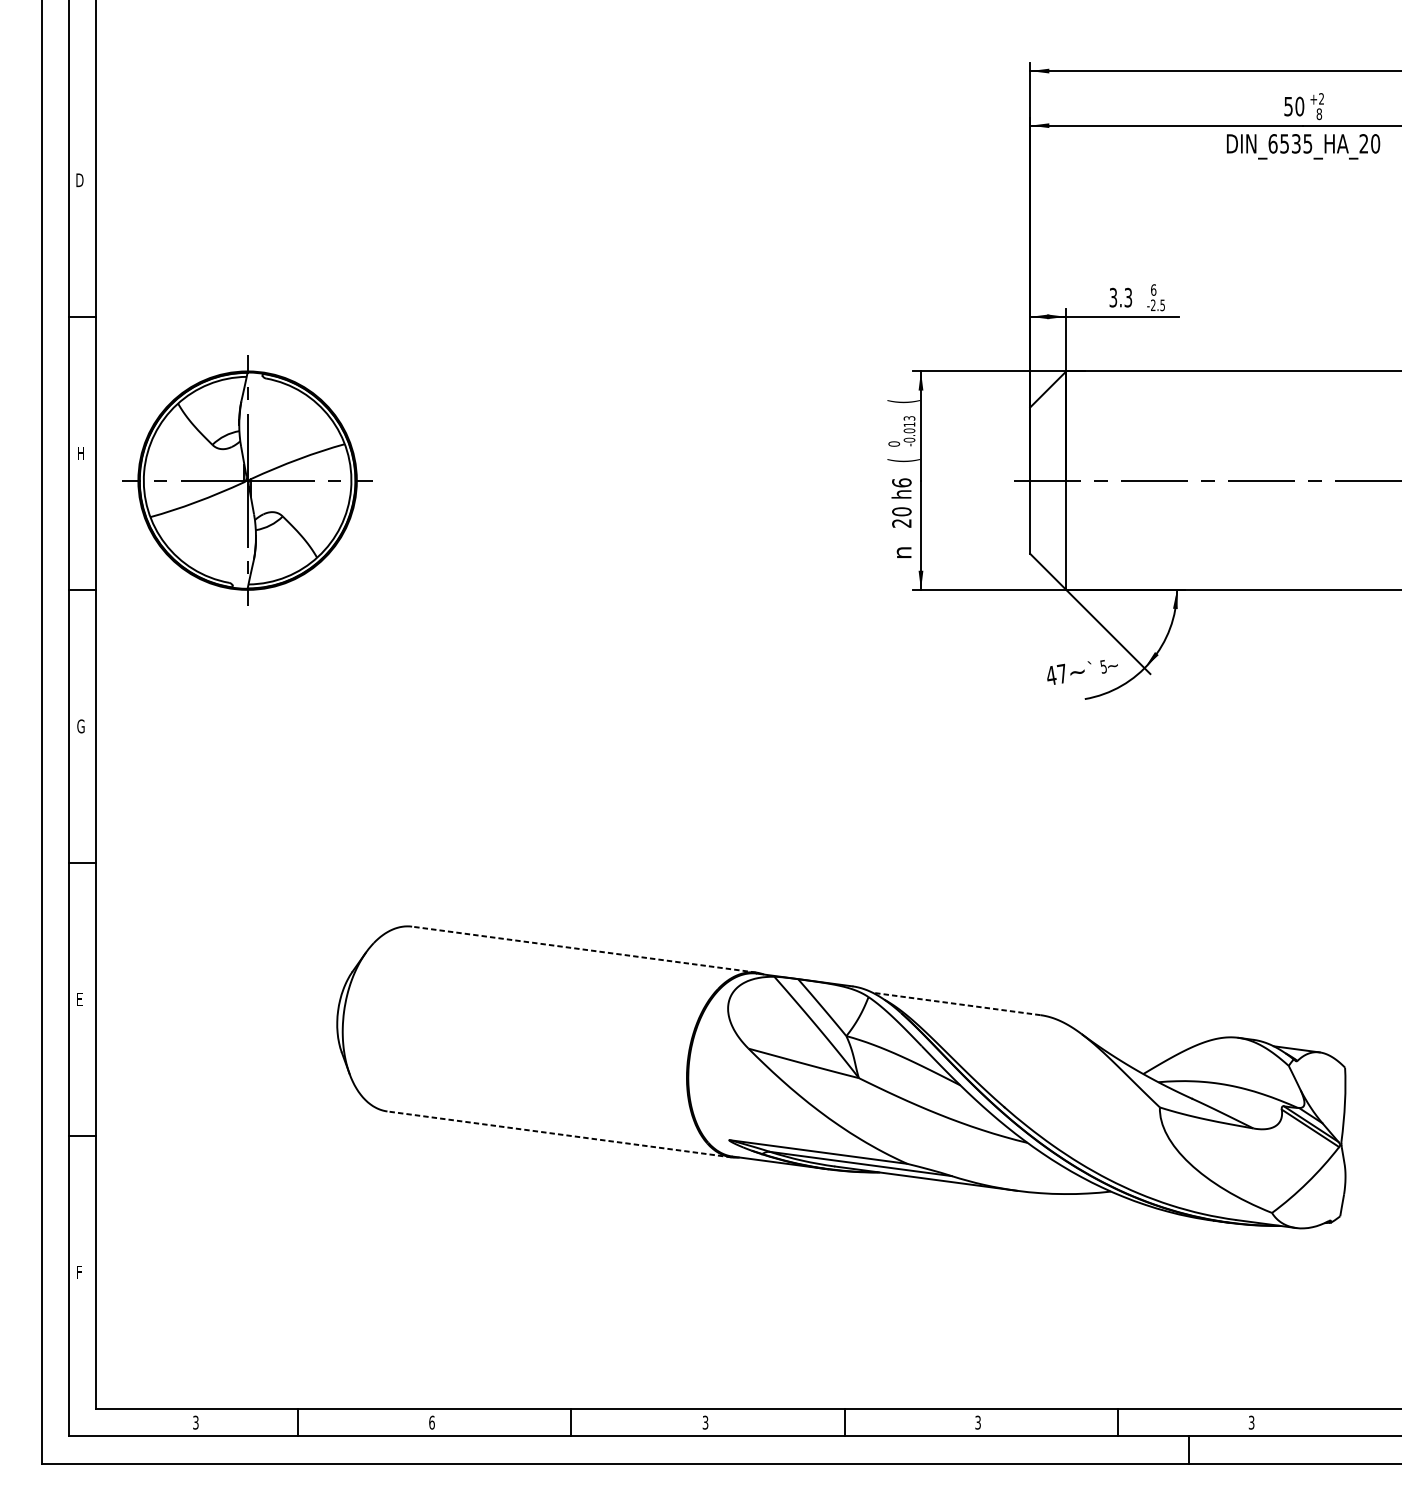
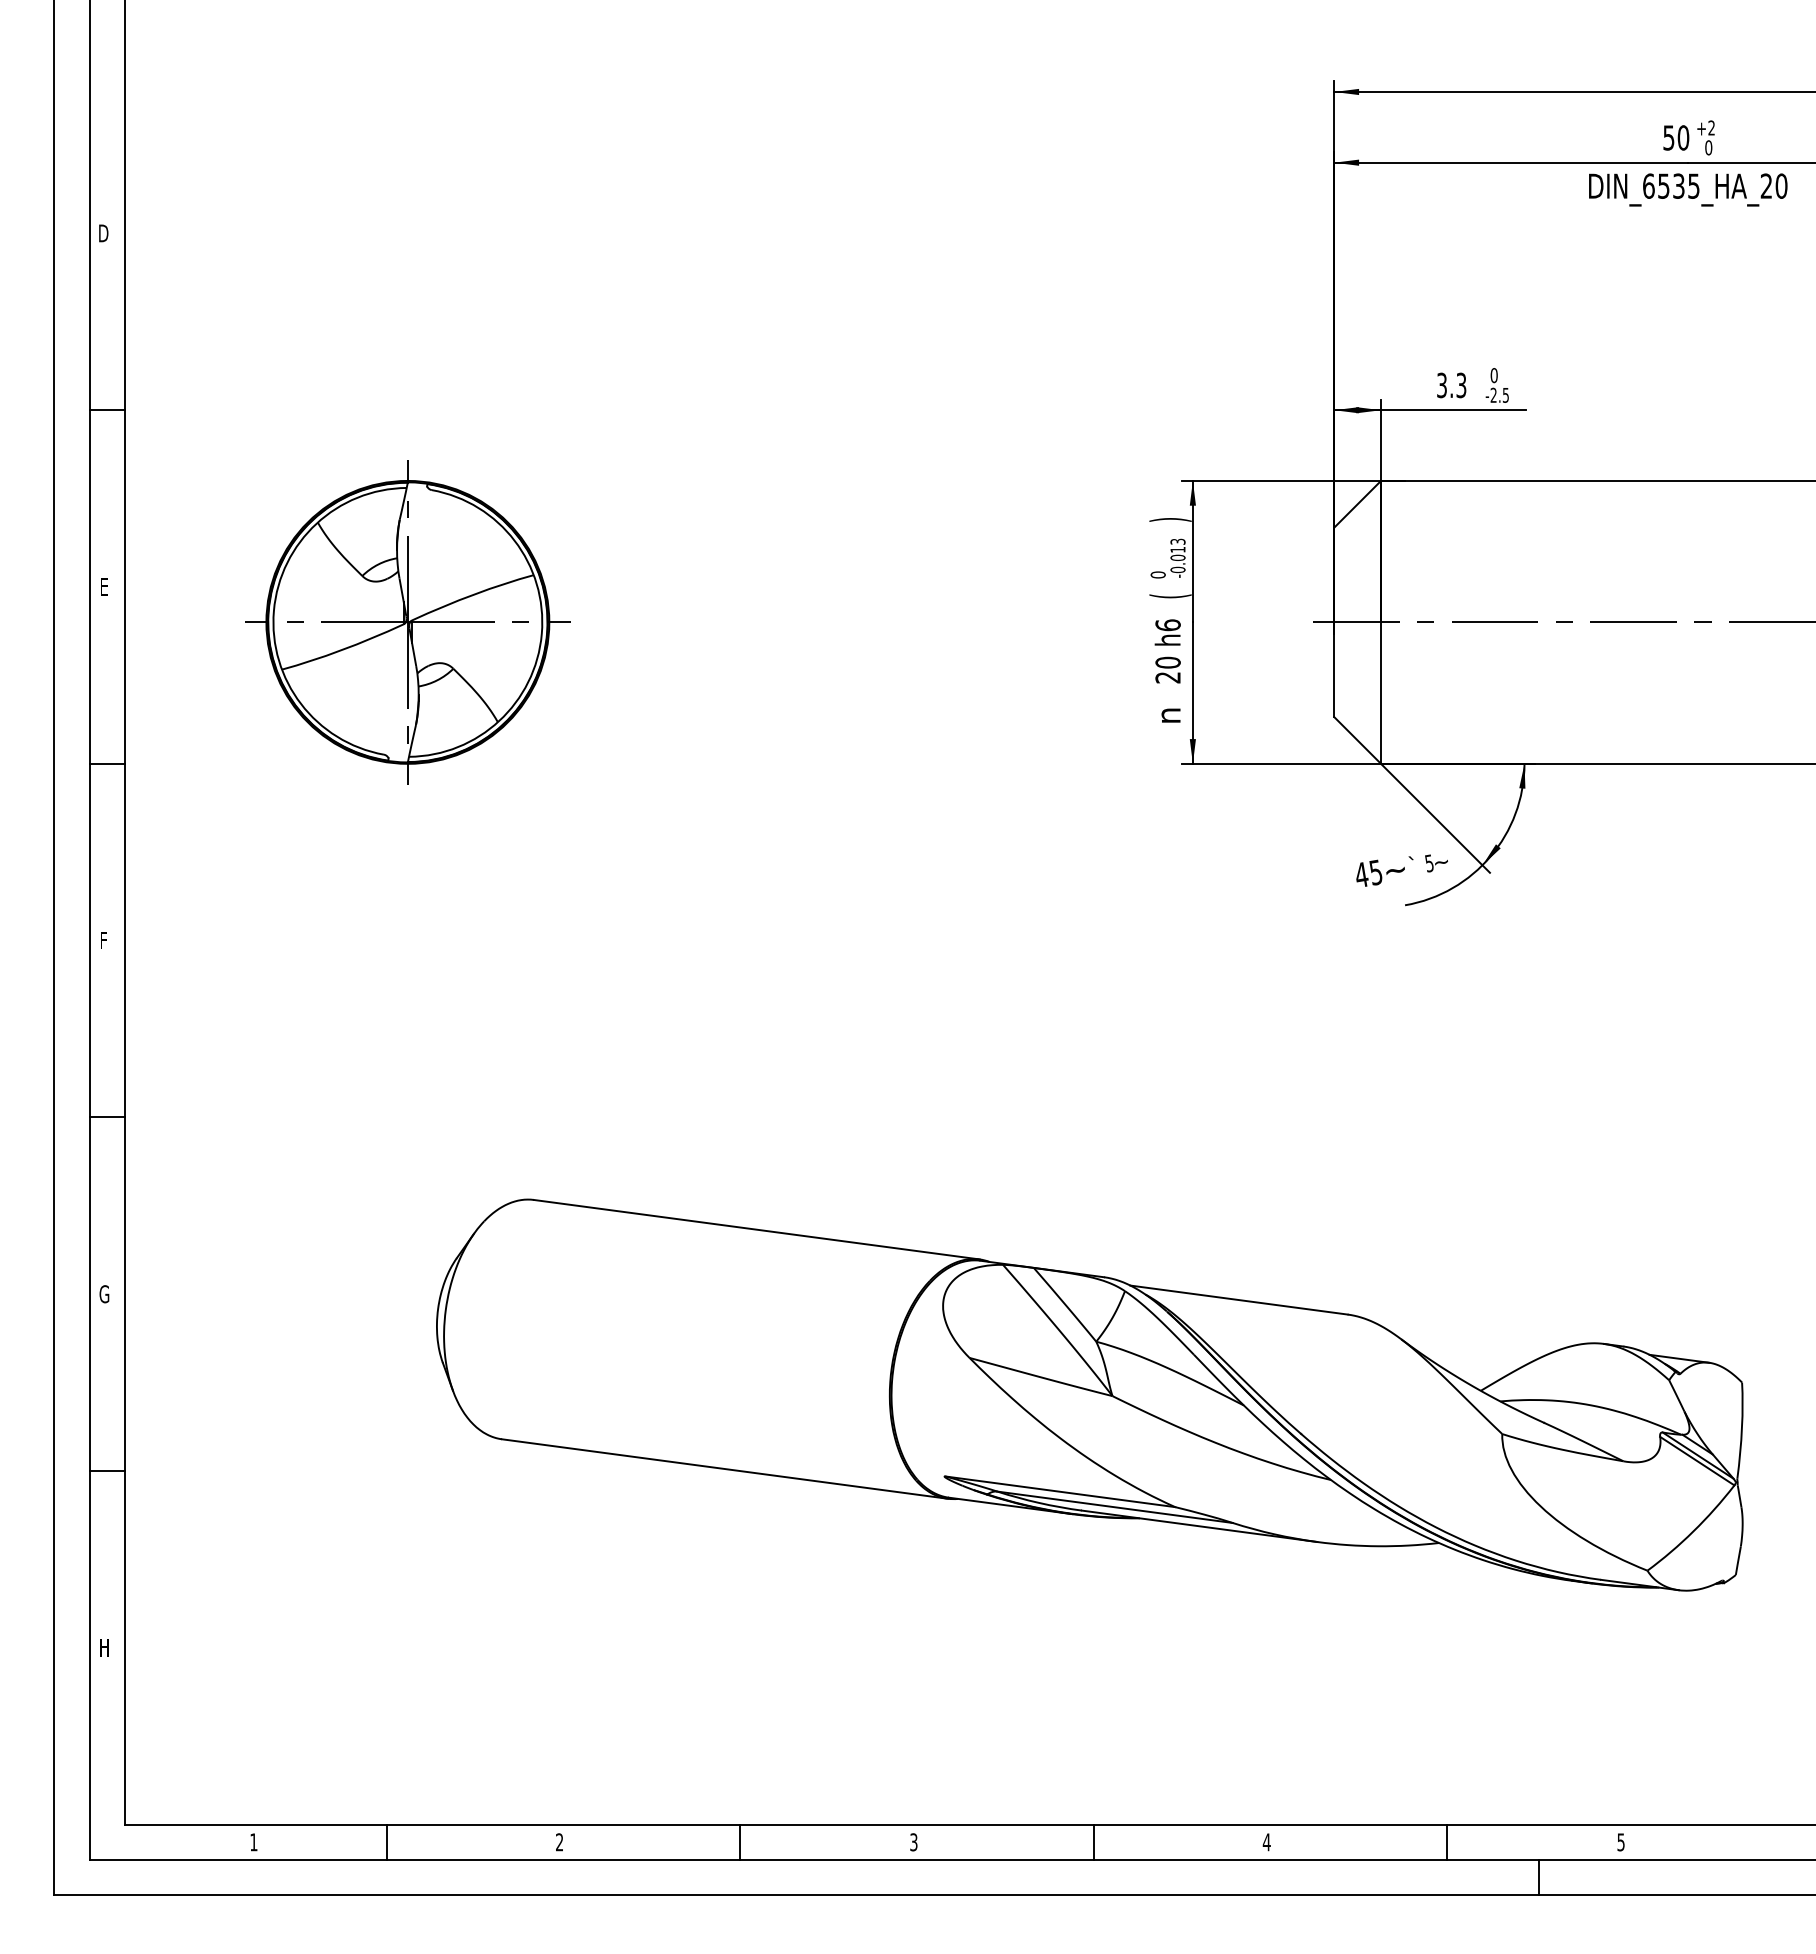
text: (1319, 113) -> (1708, 147), 8 -> 0
text: (1153, 290) -> (1493, 375), 6 -> 0
text: (903, 401) -> (1170, 519), ( -> )
text: (81, 452) -> (105, 586), H -> E
part: (247, 480) -> (407, 622), moved
text: (1062, 673) -> (1375, 872), 47 -> 45
text: (80, 726) -> (104, 940), G -> F
line: (584, 949) -> (756, 1229), dashed -> solid
text: (80, 999) -> (104, 1294), E -> G
line: (956, 1004) -> (1239, 1300), dashed -> solid
line: (559, 1134) -> (724, 1469), dashed -> solid
text: (81, 1272) -> (105, 1647), F -> H
text: (195, 1422) -> (253, 1842), 3 -> 1
text: (431, 1422) -> (559, 1842), 6 -> 2
text: (977, 1422) -> (1266, 1842), 3 -> 4
text: (1251, 1422) -> (1620, 1841), 3 -> 5

